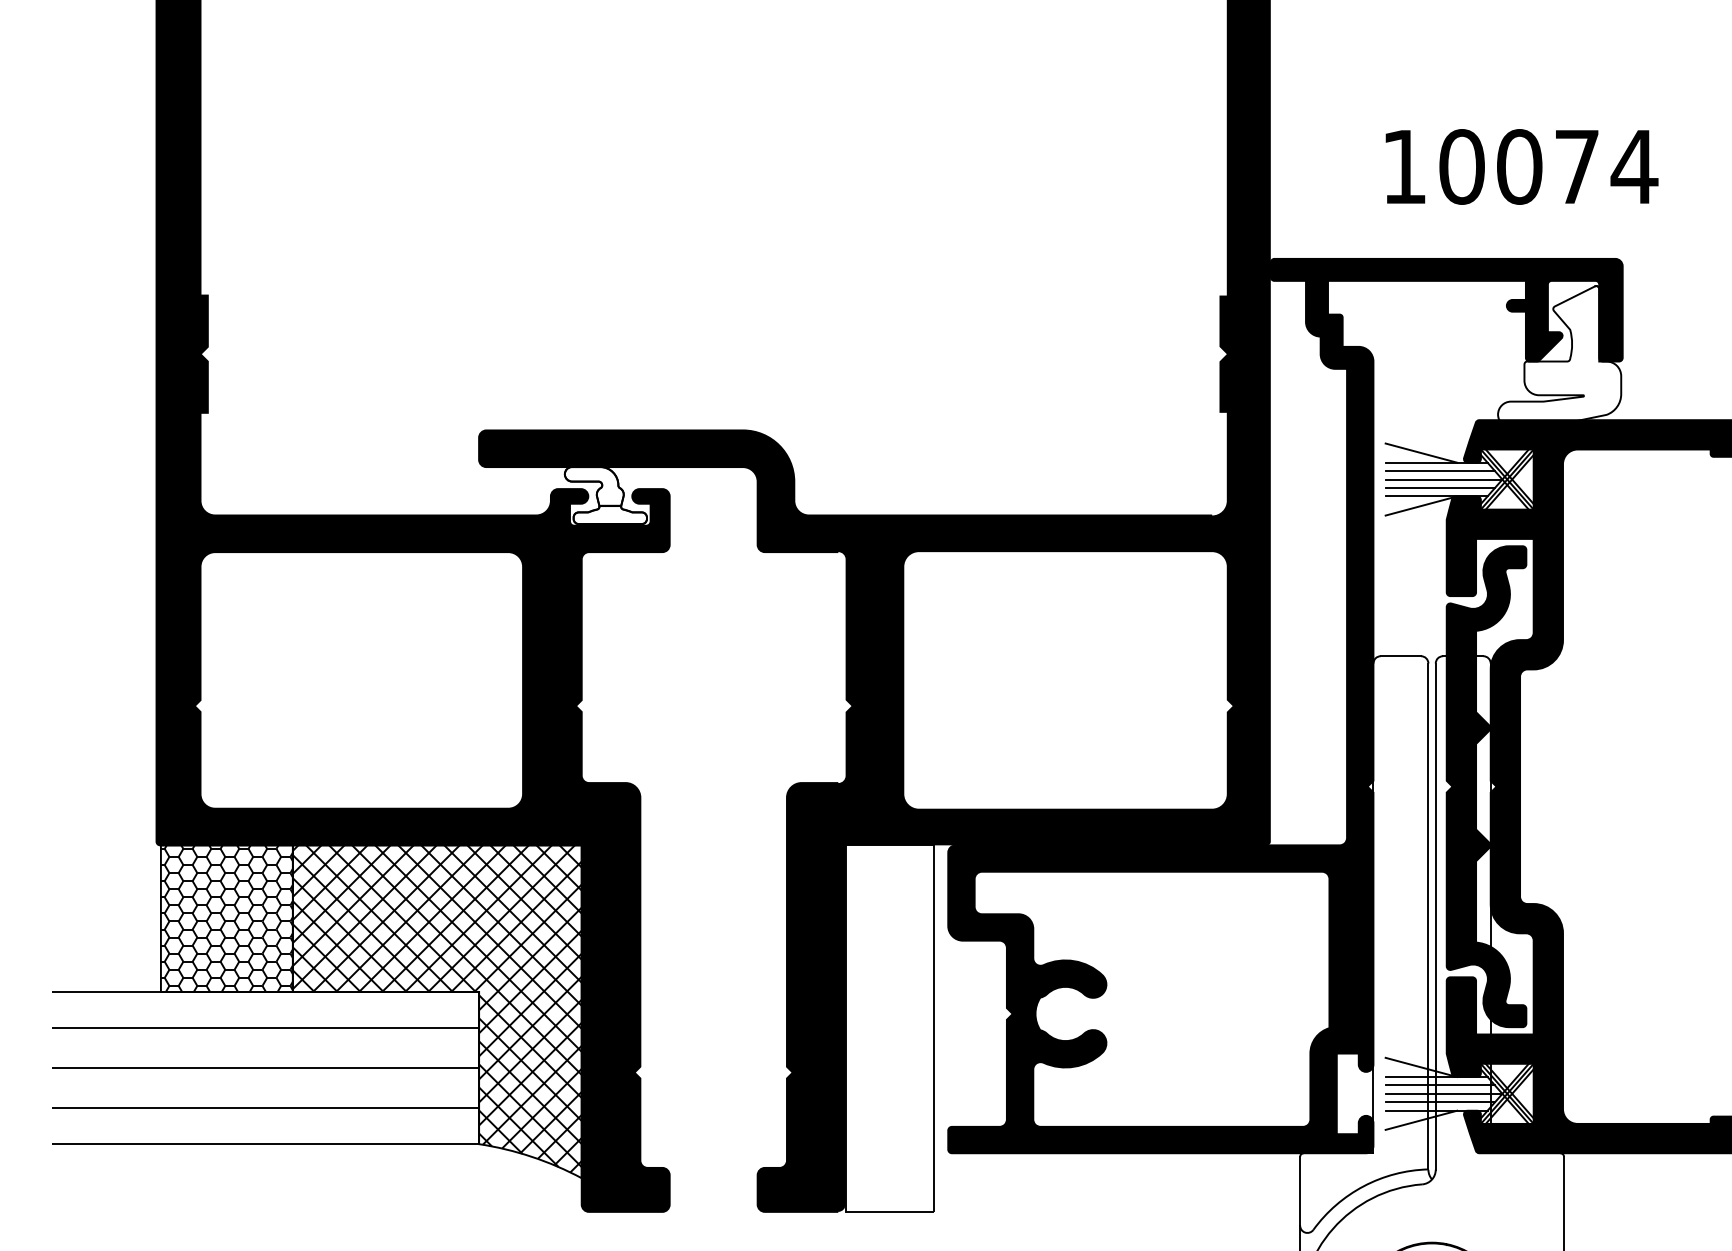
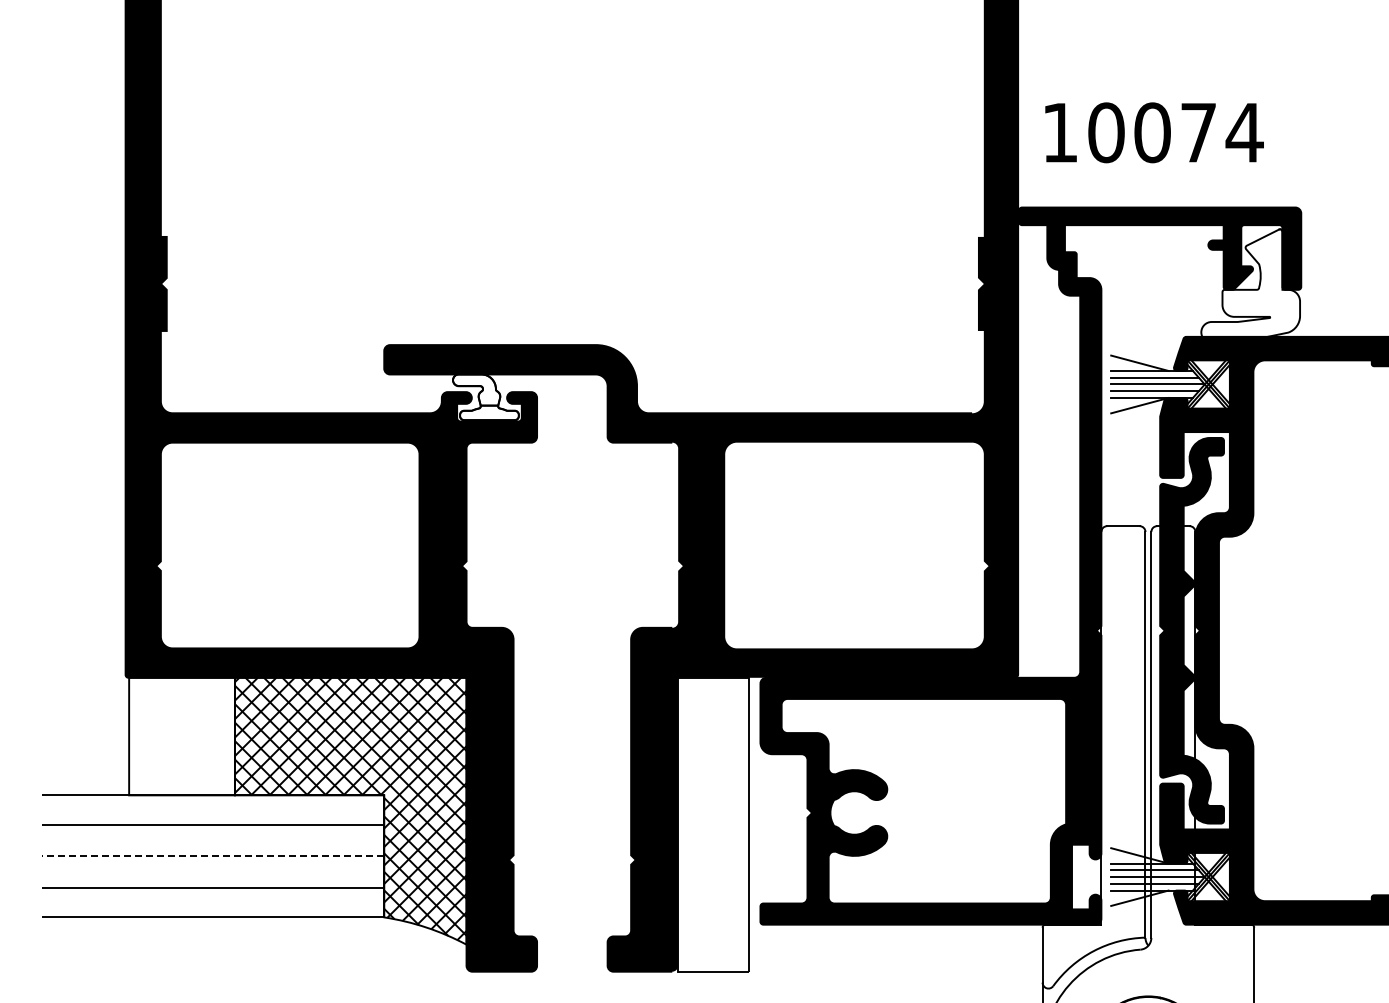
text: (1521, 166) -> (1154, 132), moved
hatch: (226, 918) -> (181, 736), removed
line: (264, 1068) -> (212, 856), solid -> dashed

